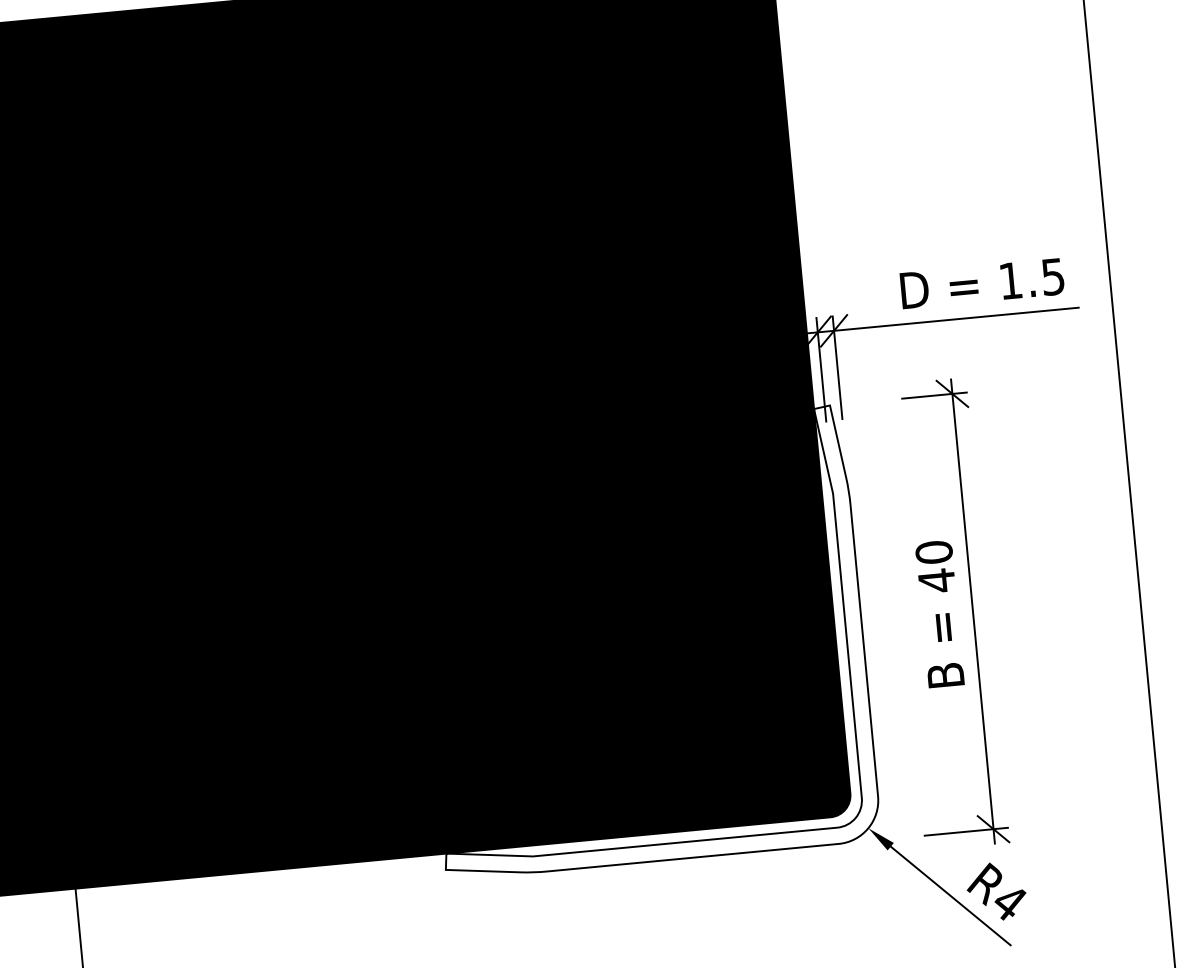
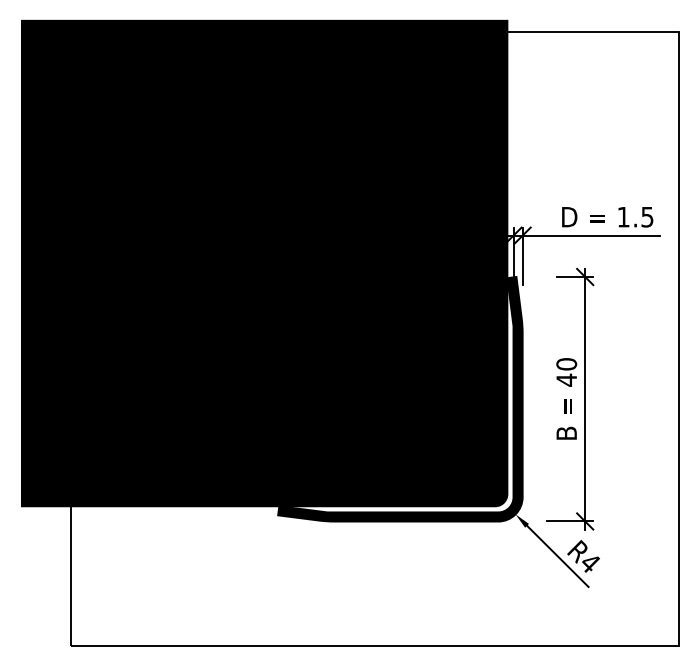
fill: (644, 643) -> (400, 399), added

